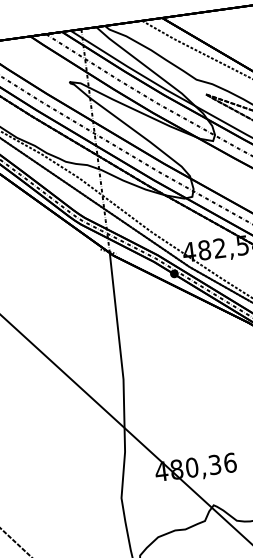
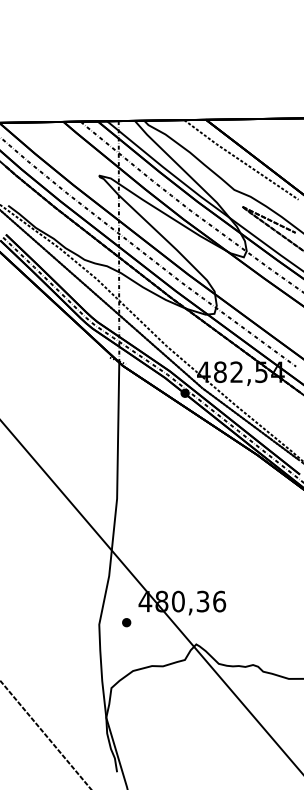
part: (146, 493) -> (126, 622), added

